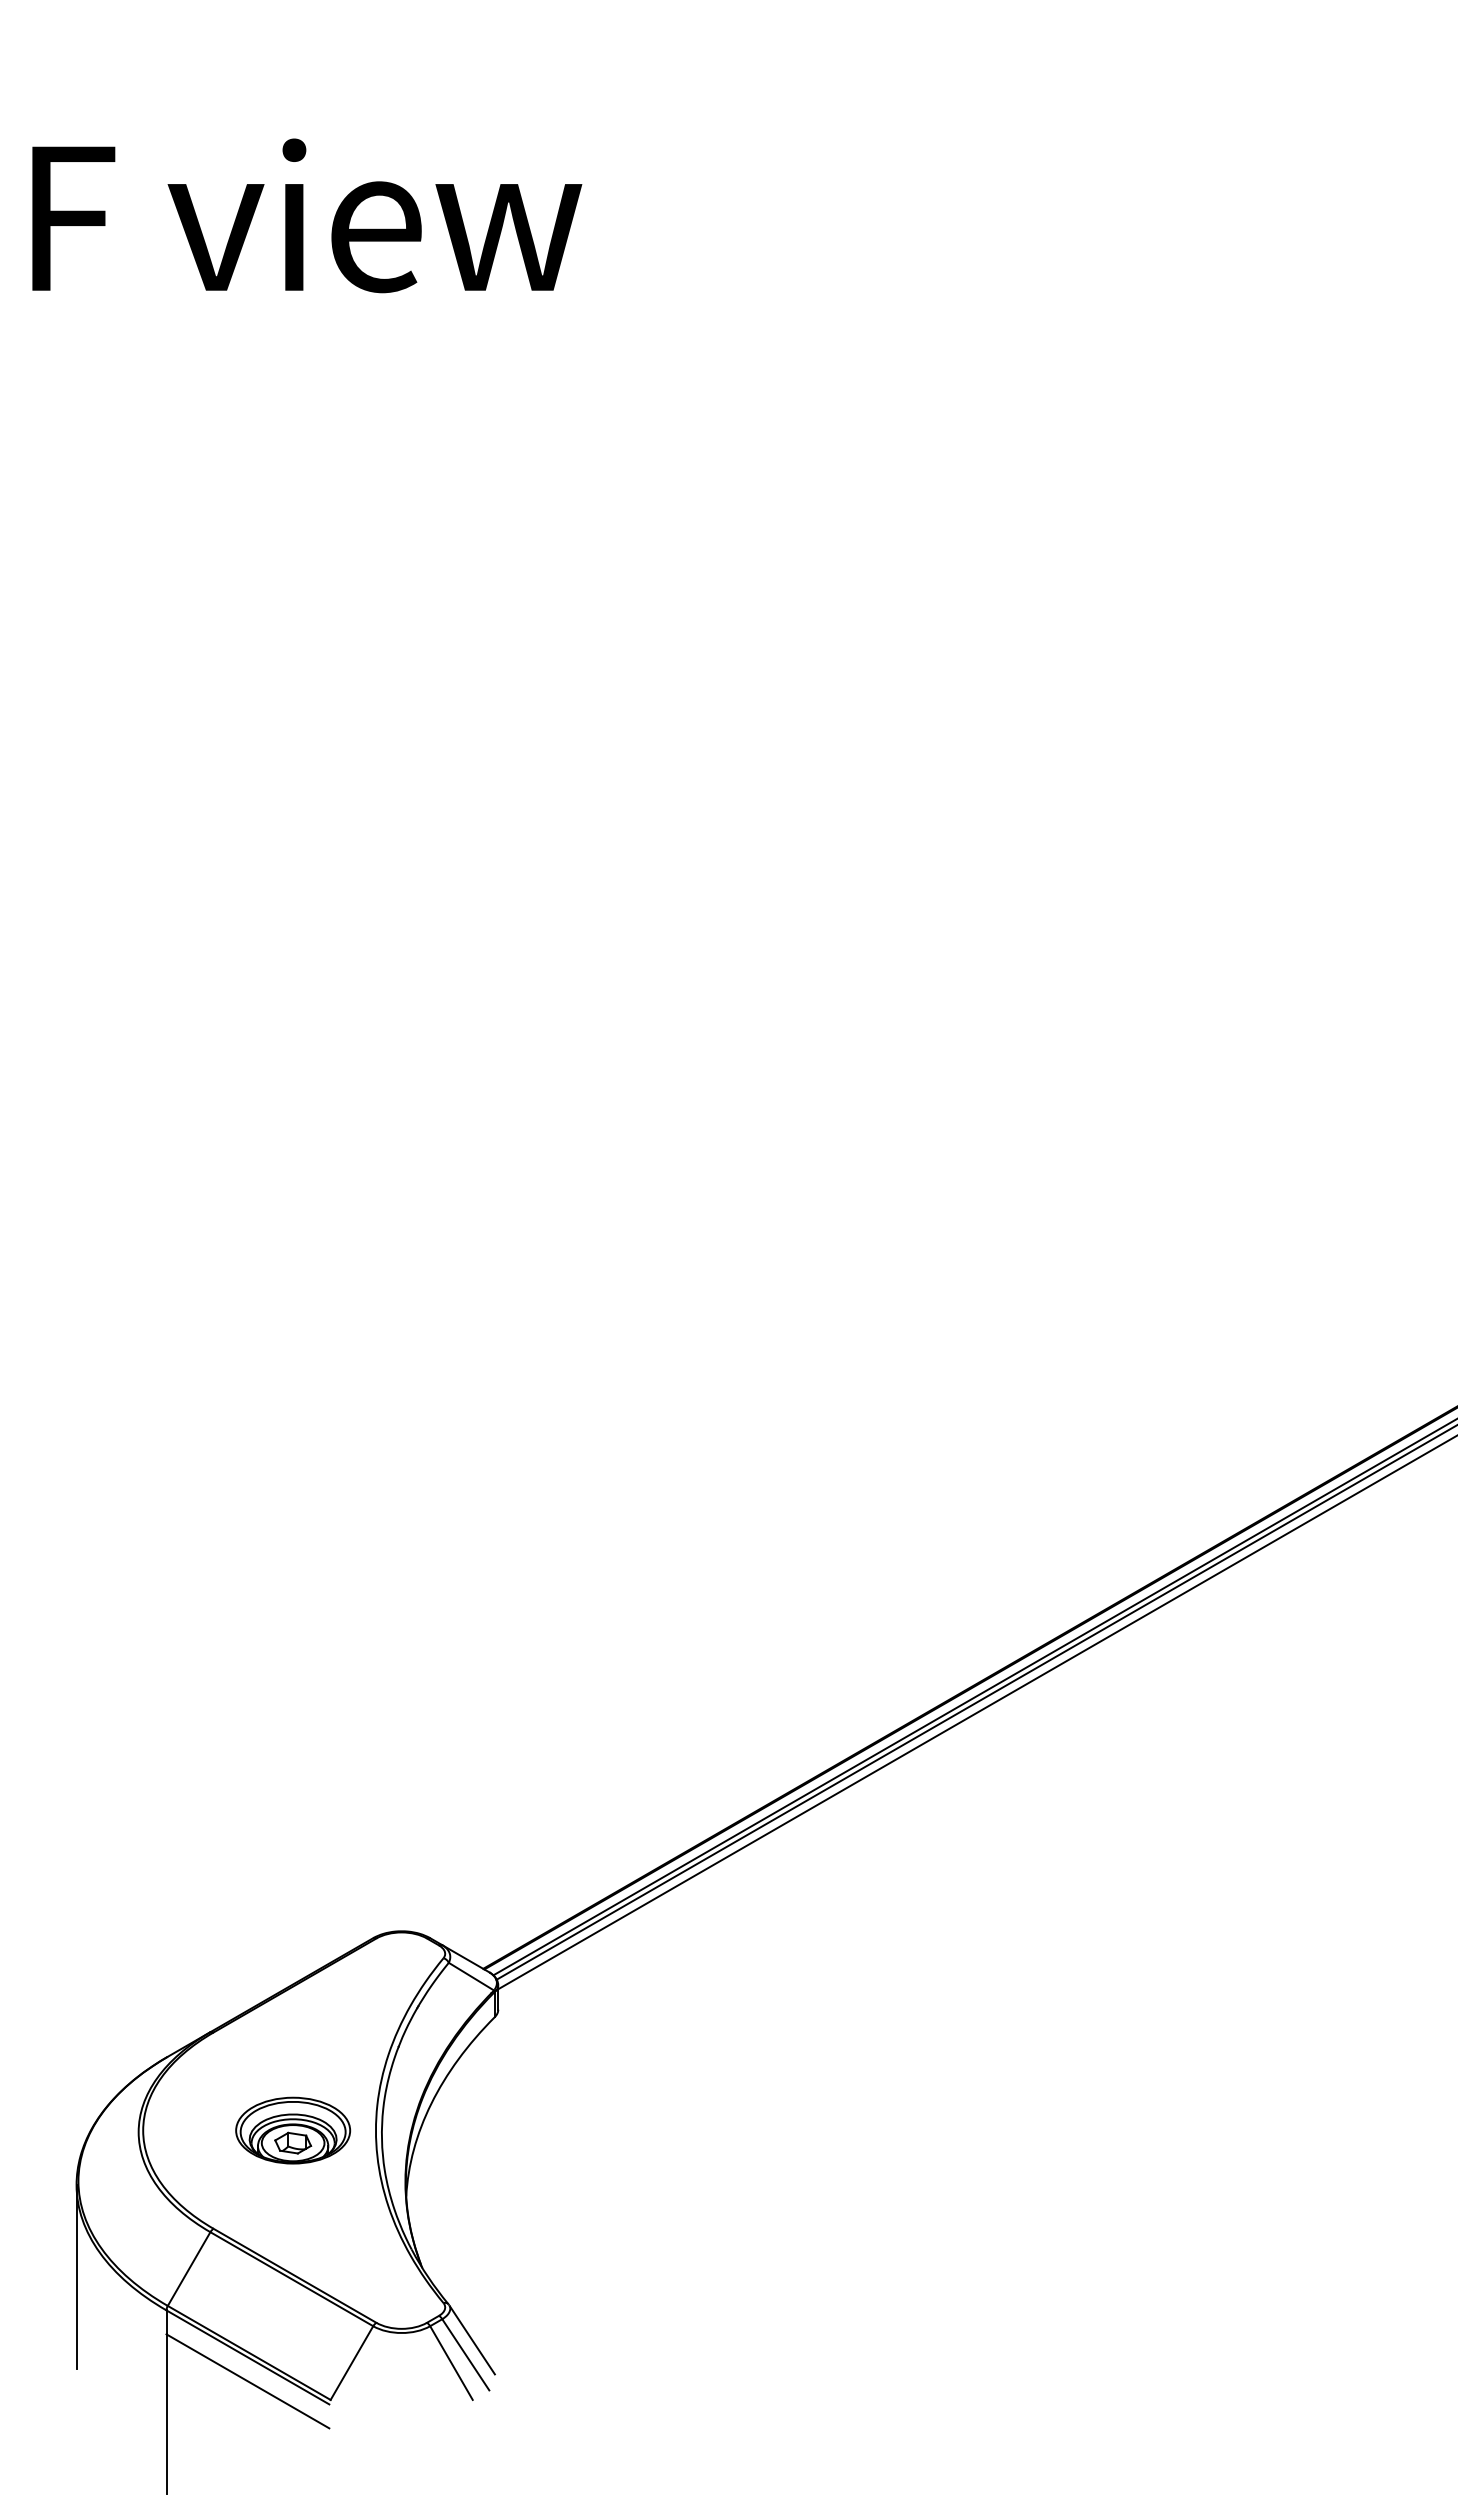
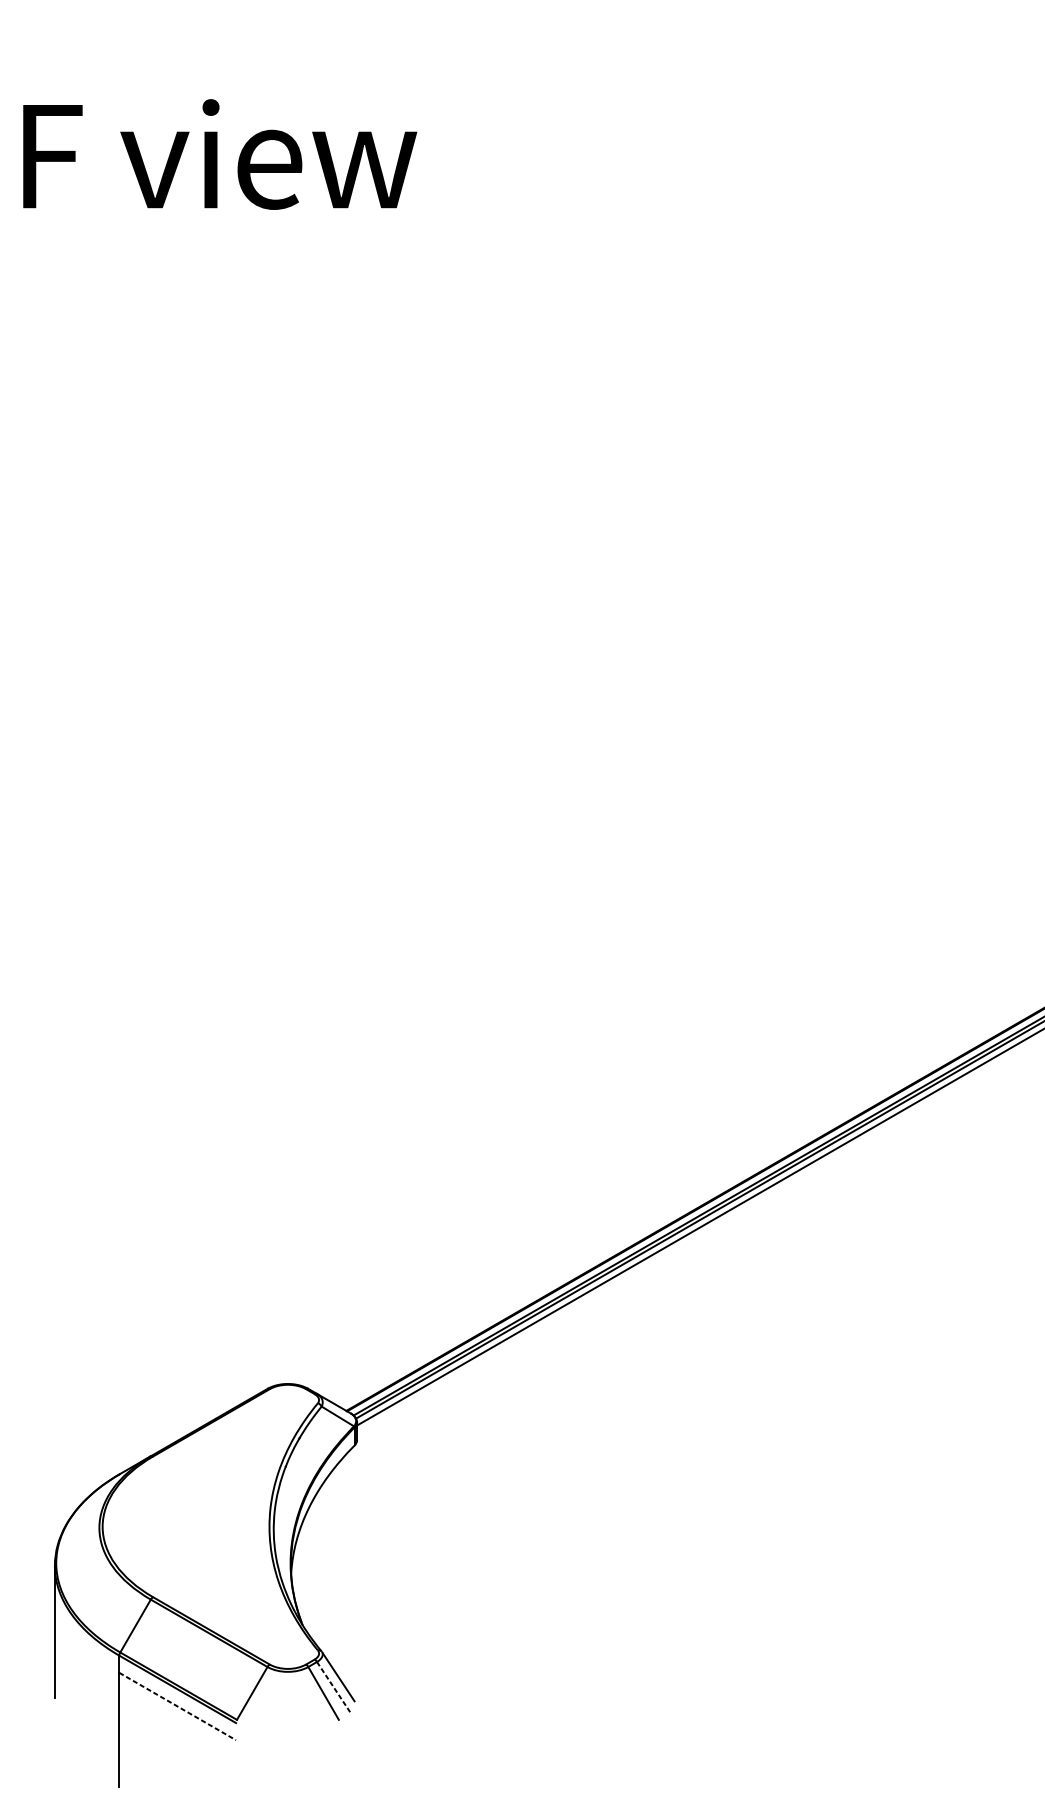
part: (293, 2130) -> (210, 1526), removed
line: (465, 2354) -> (333, 1687), solid -> dashed
line: (248, 2381) -> (178, 1706), solid -> dashed

